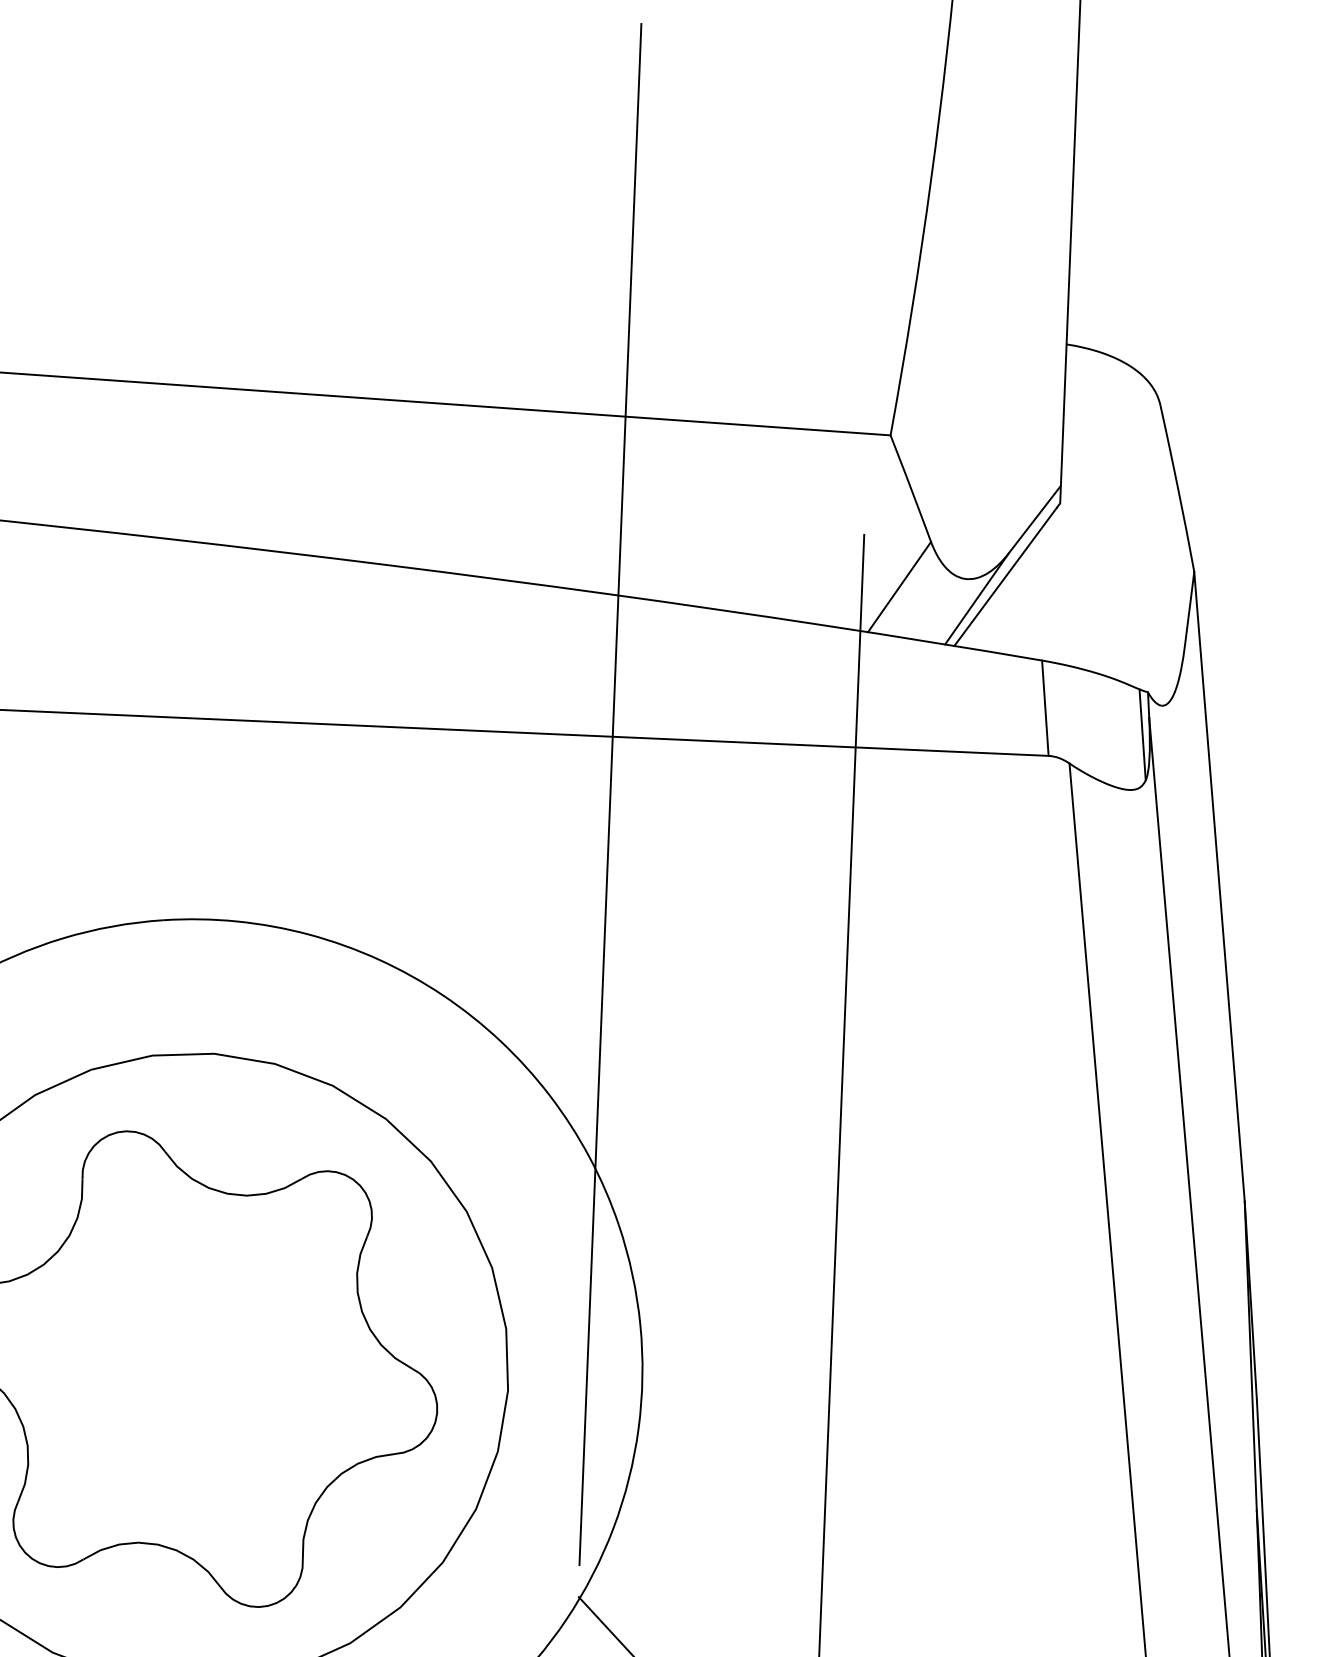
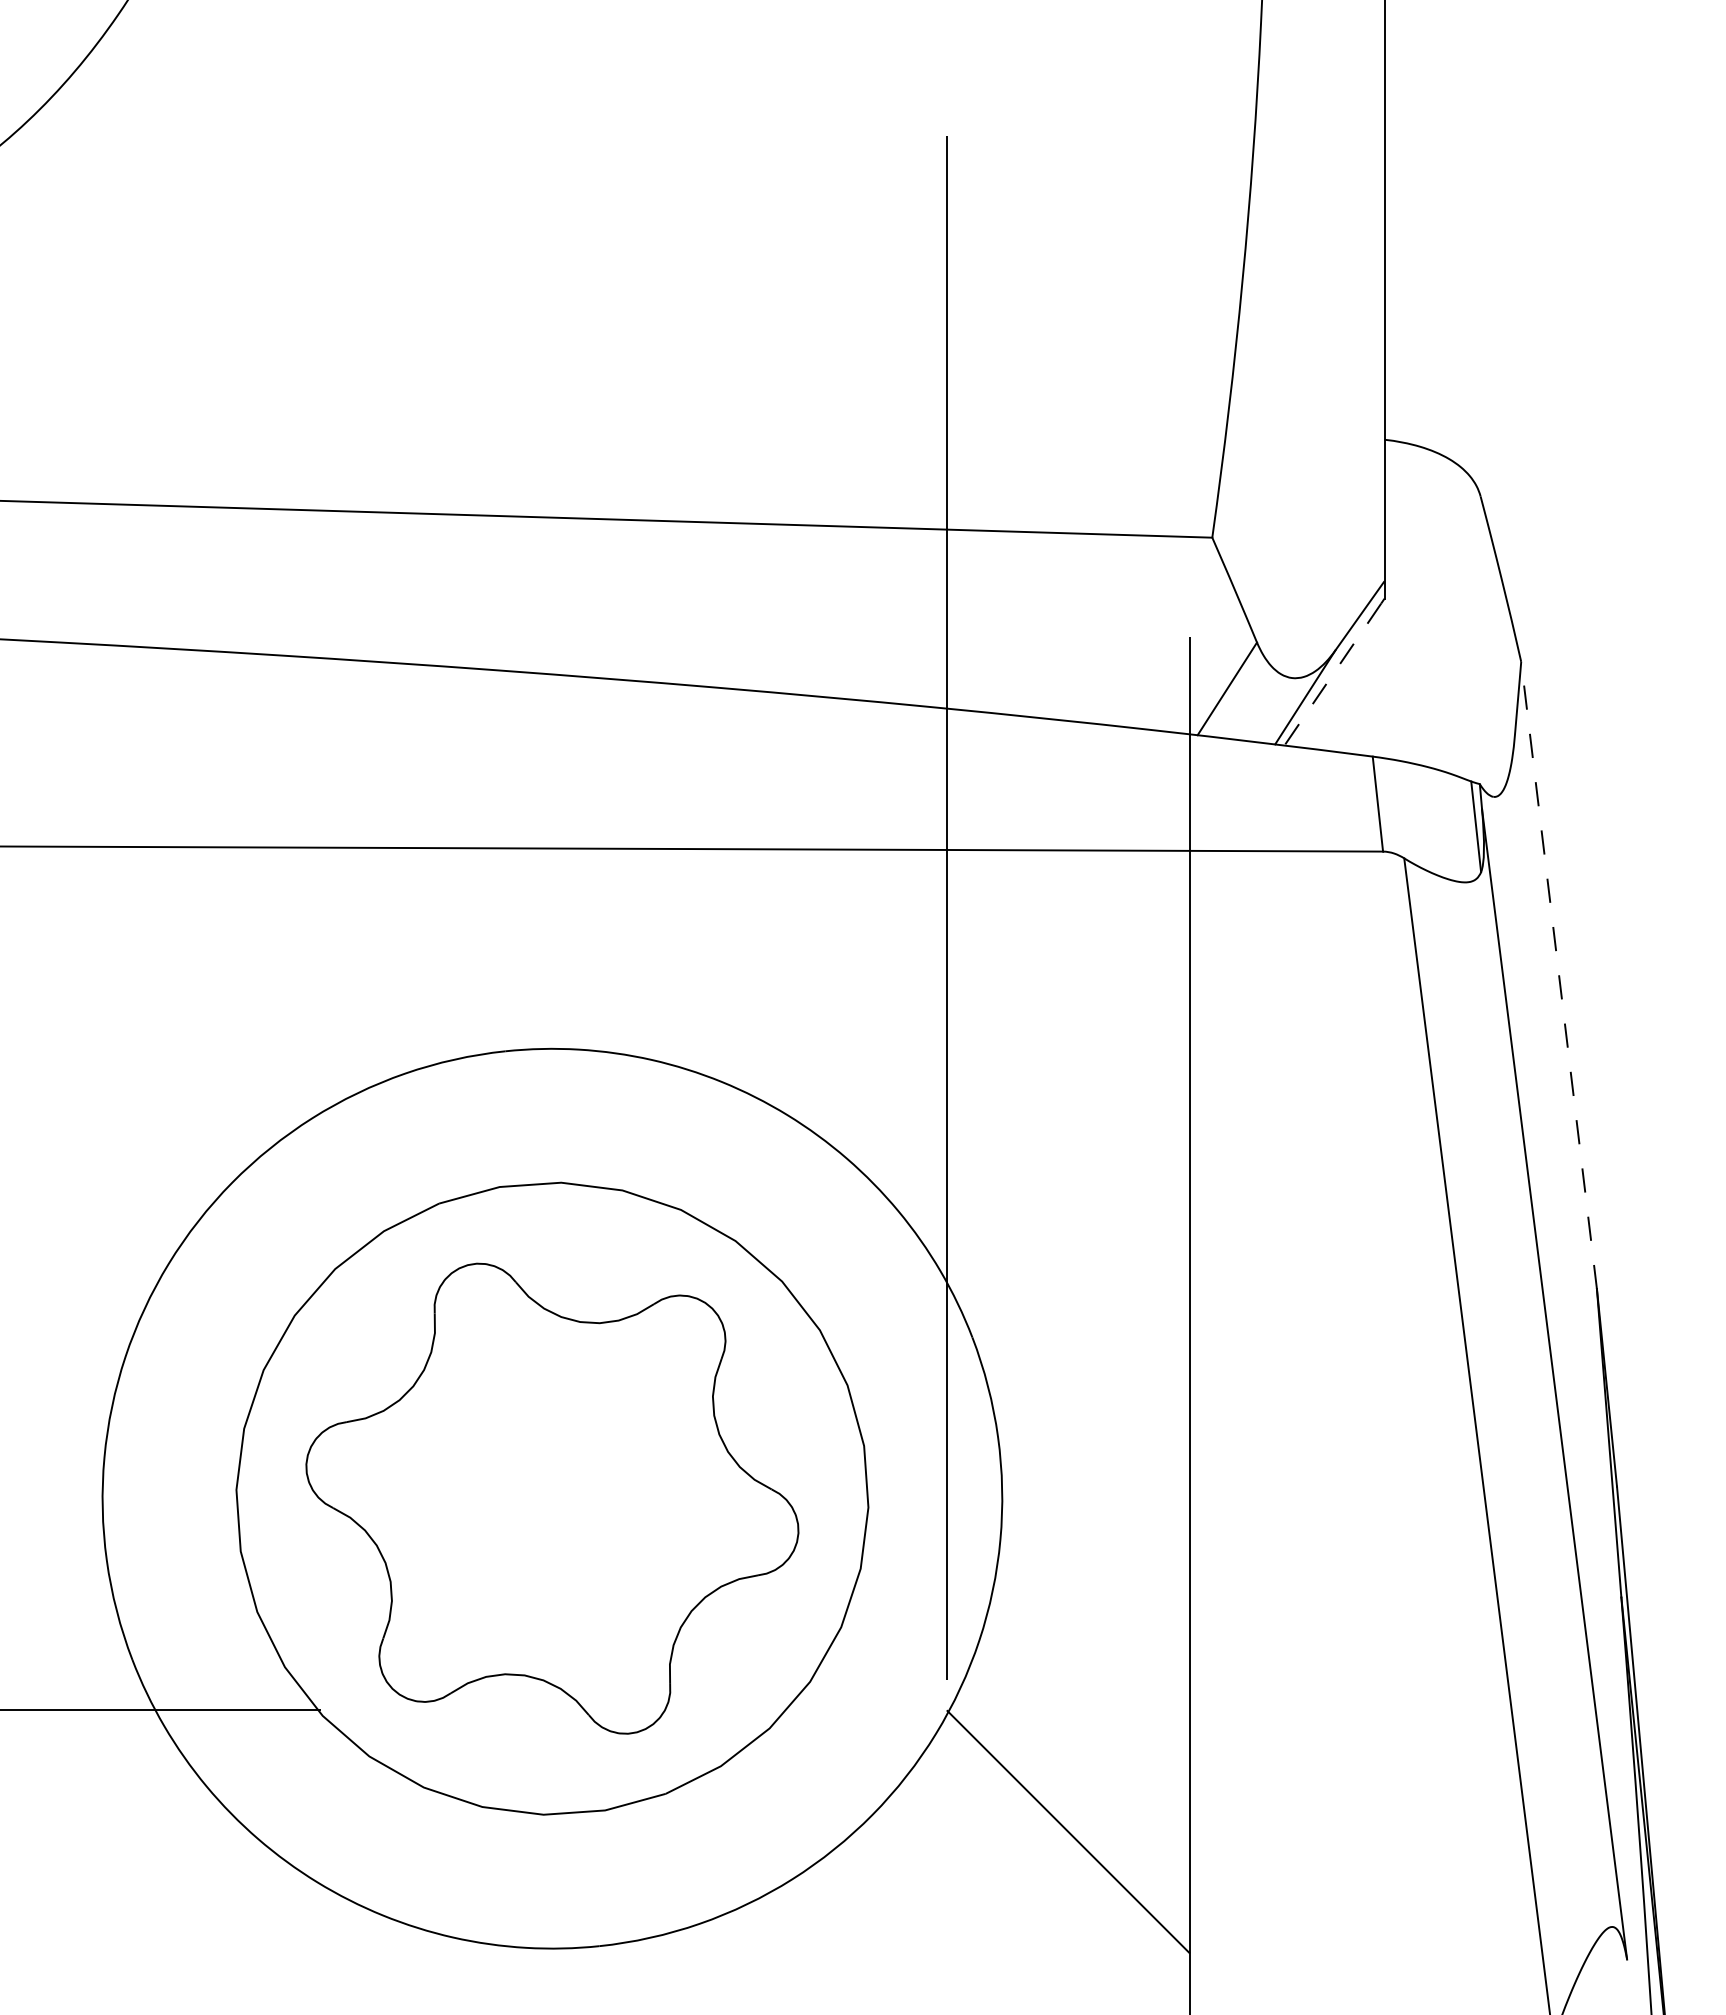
line: (1005, 576) -> (1332, 674), solid -> dashed
line: (1219, 886) -> (1559, 975), solid -> dashed

